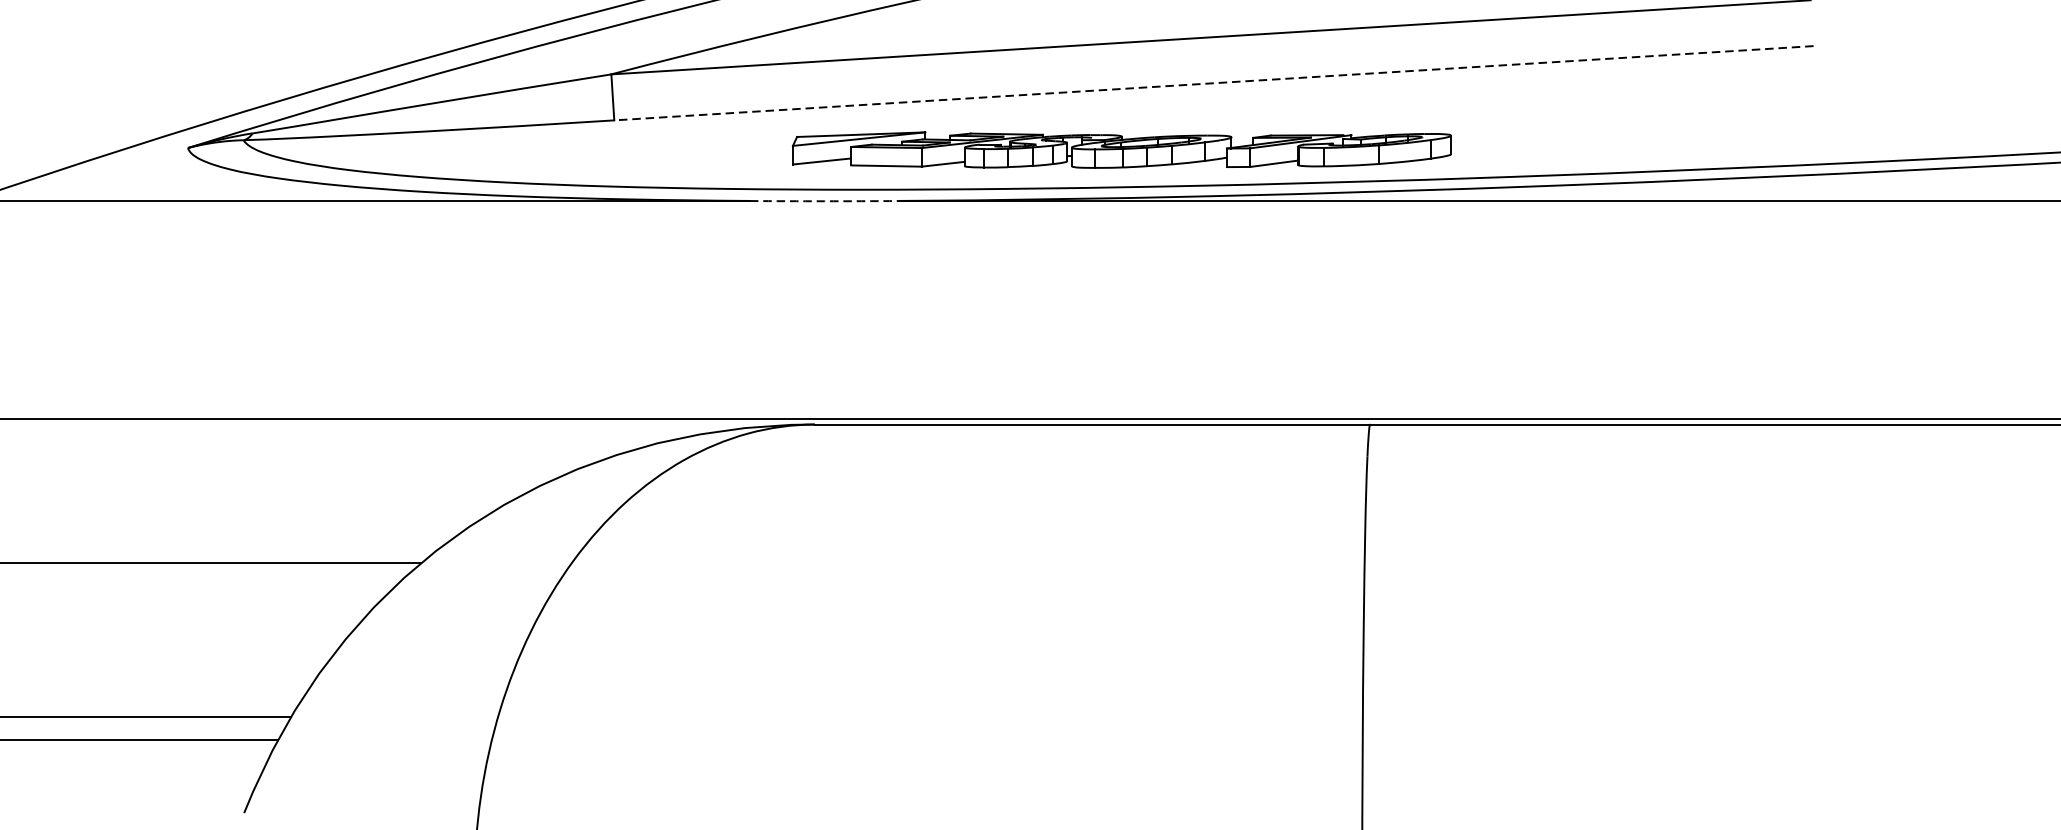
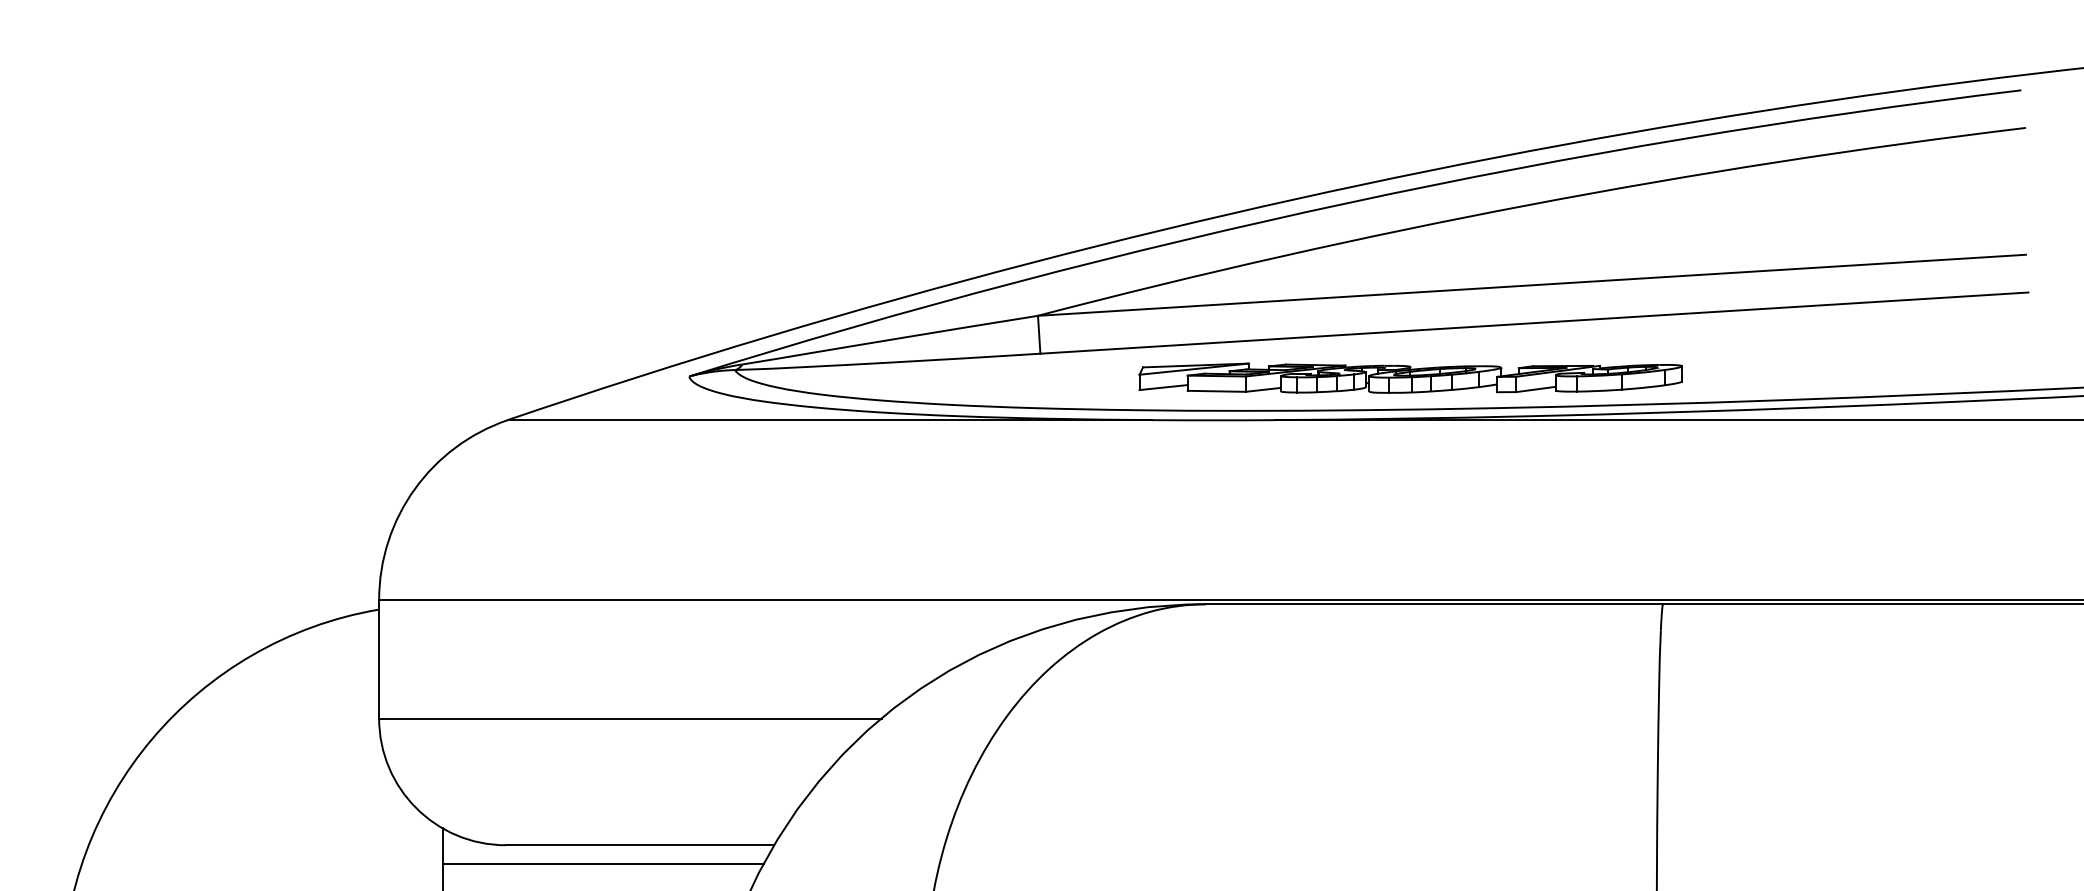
line: (1214, 83) -> (1534, 323), dashed -> solid
part: (1121, 149) -> (1410, 377), moved
arc: (824, 201) -> (1213, 420), dashed -> solid

